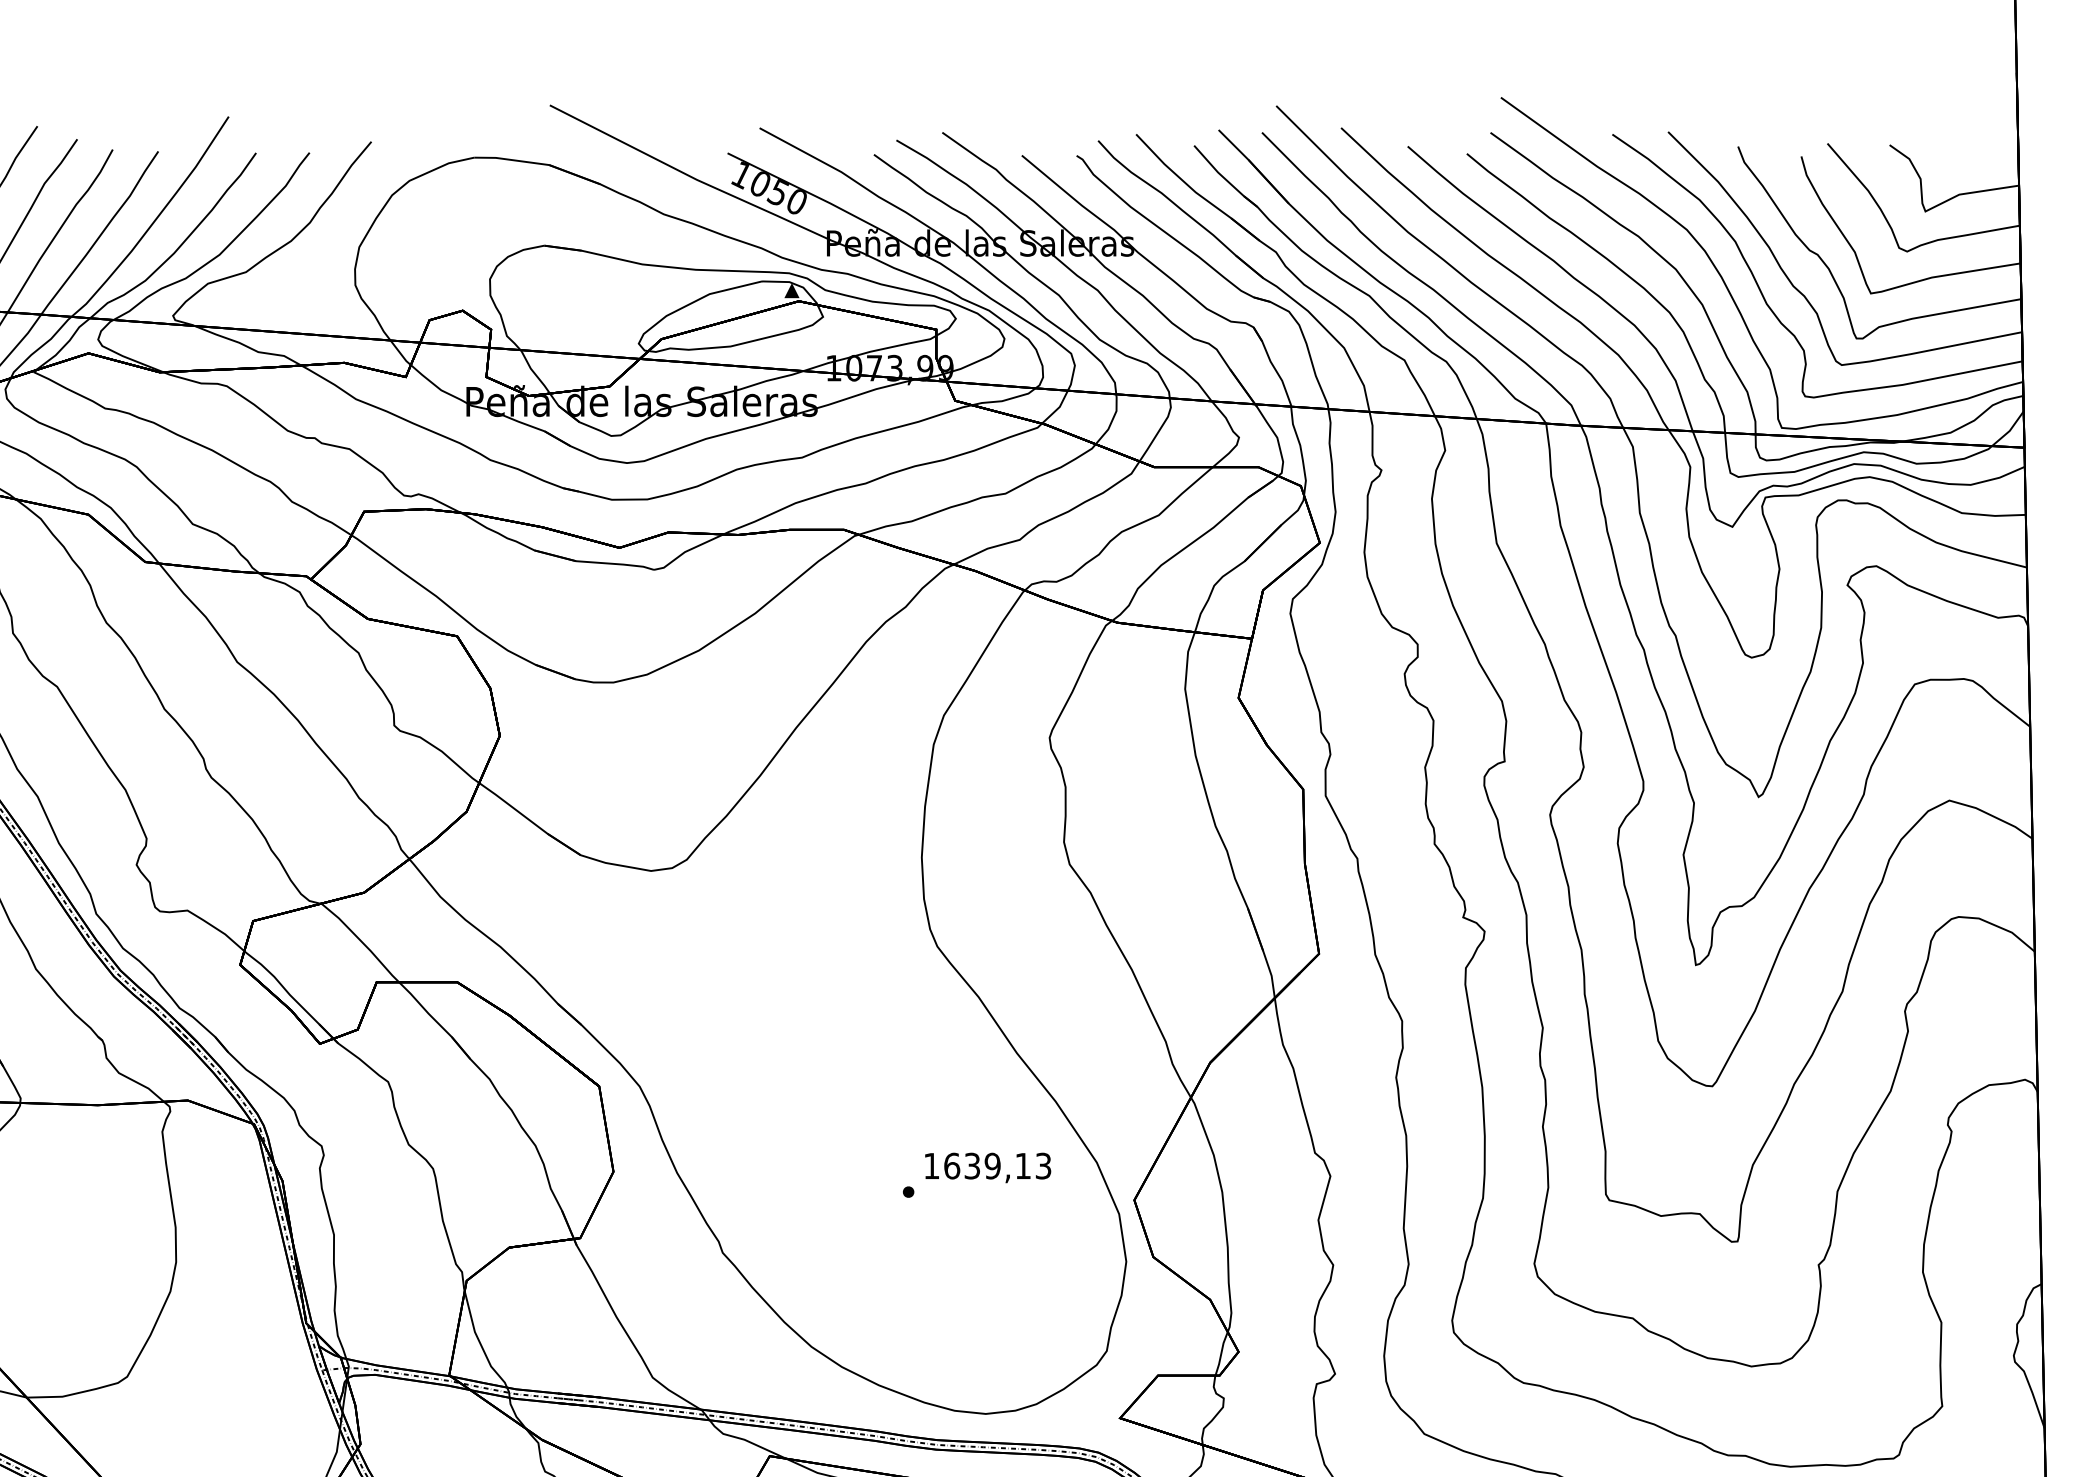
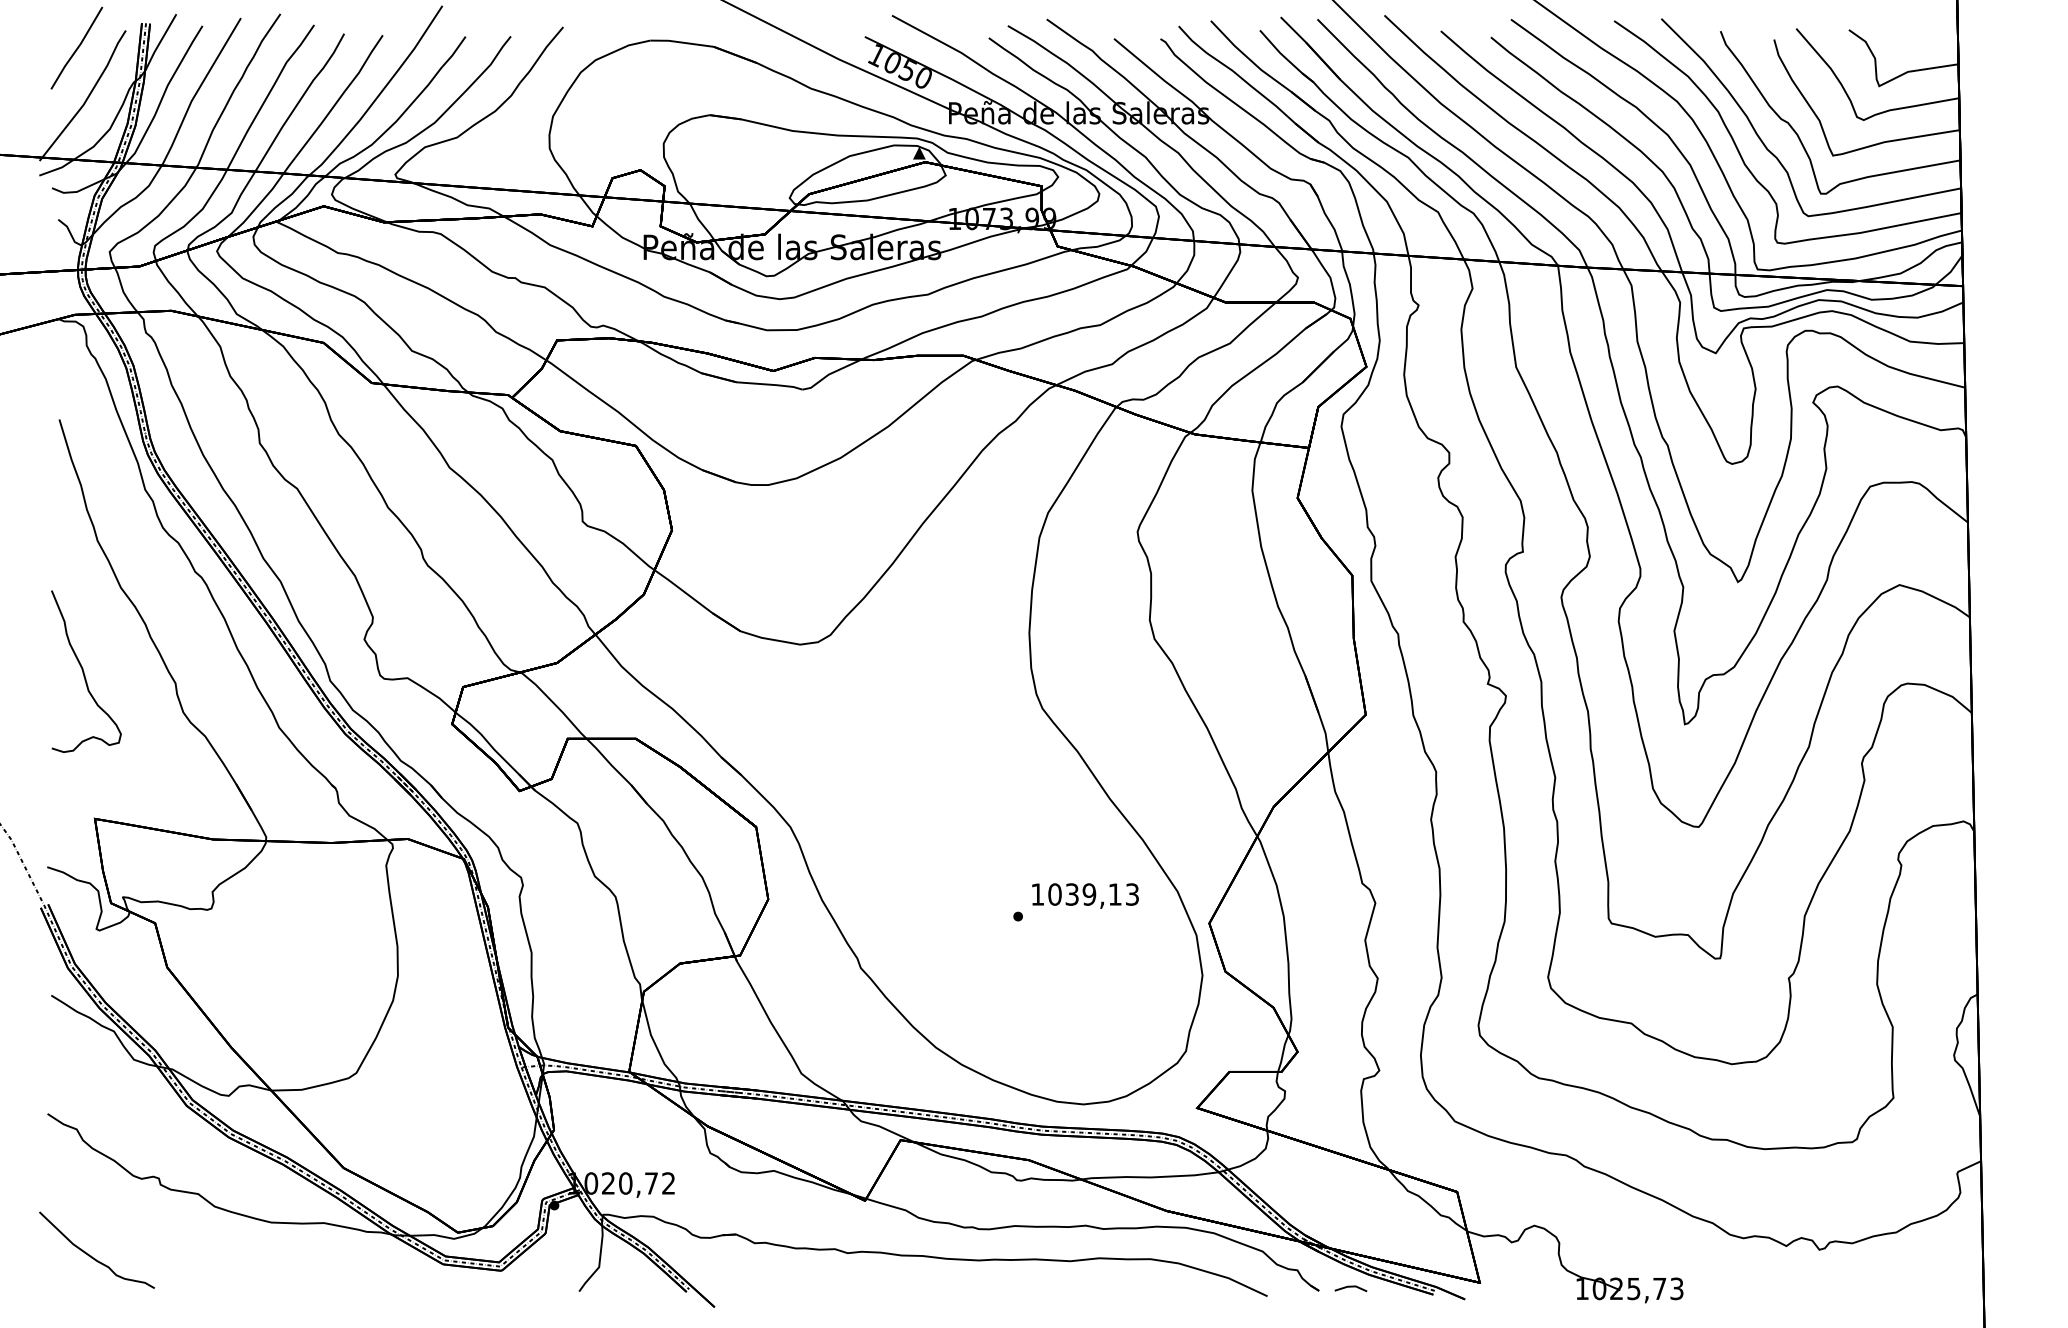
text: (951, 1166) -> (1054, 894), 1639,13 -> 1039,13

